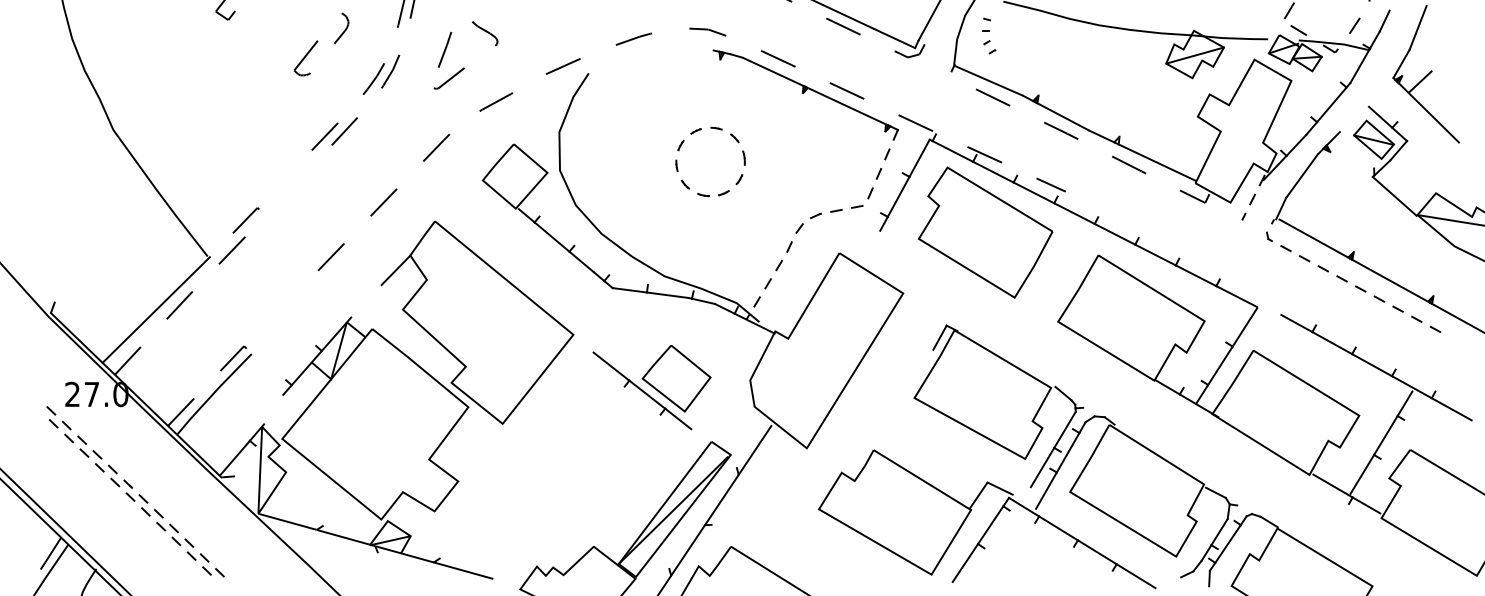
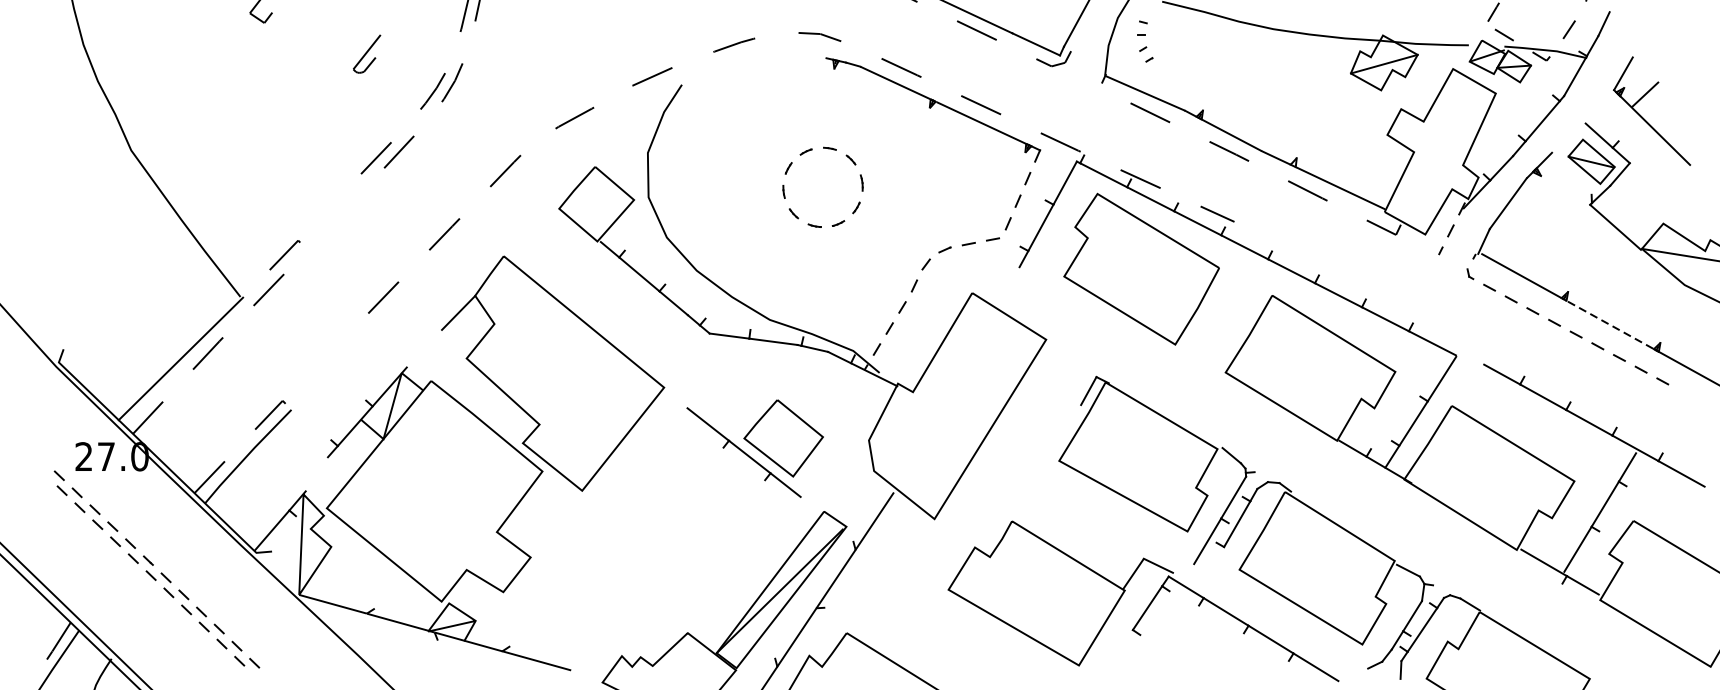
line: (1417, 27) -> (1641, 31), removed
part: (321, 44) -> (372, 51), size x0.6
part: (464, 67) -> (537, 77), removed
line: (1386, 278) -> (1606, 322), solid -> dashed
line: (1046, 490) -> (1212, 567), removed
line: (965, 563) -> (1118, 652), removed

